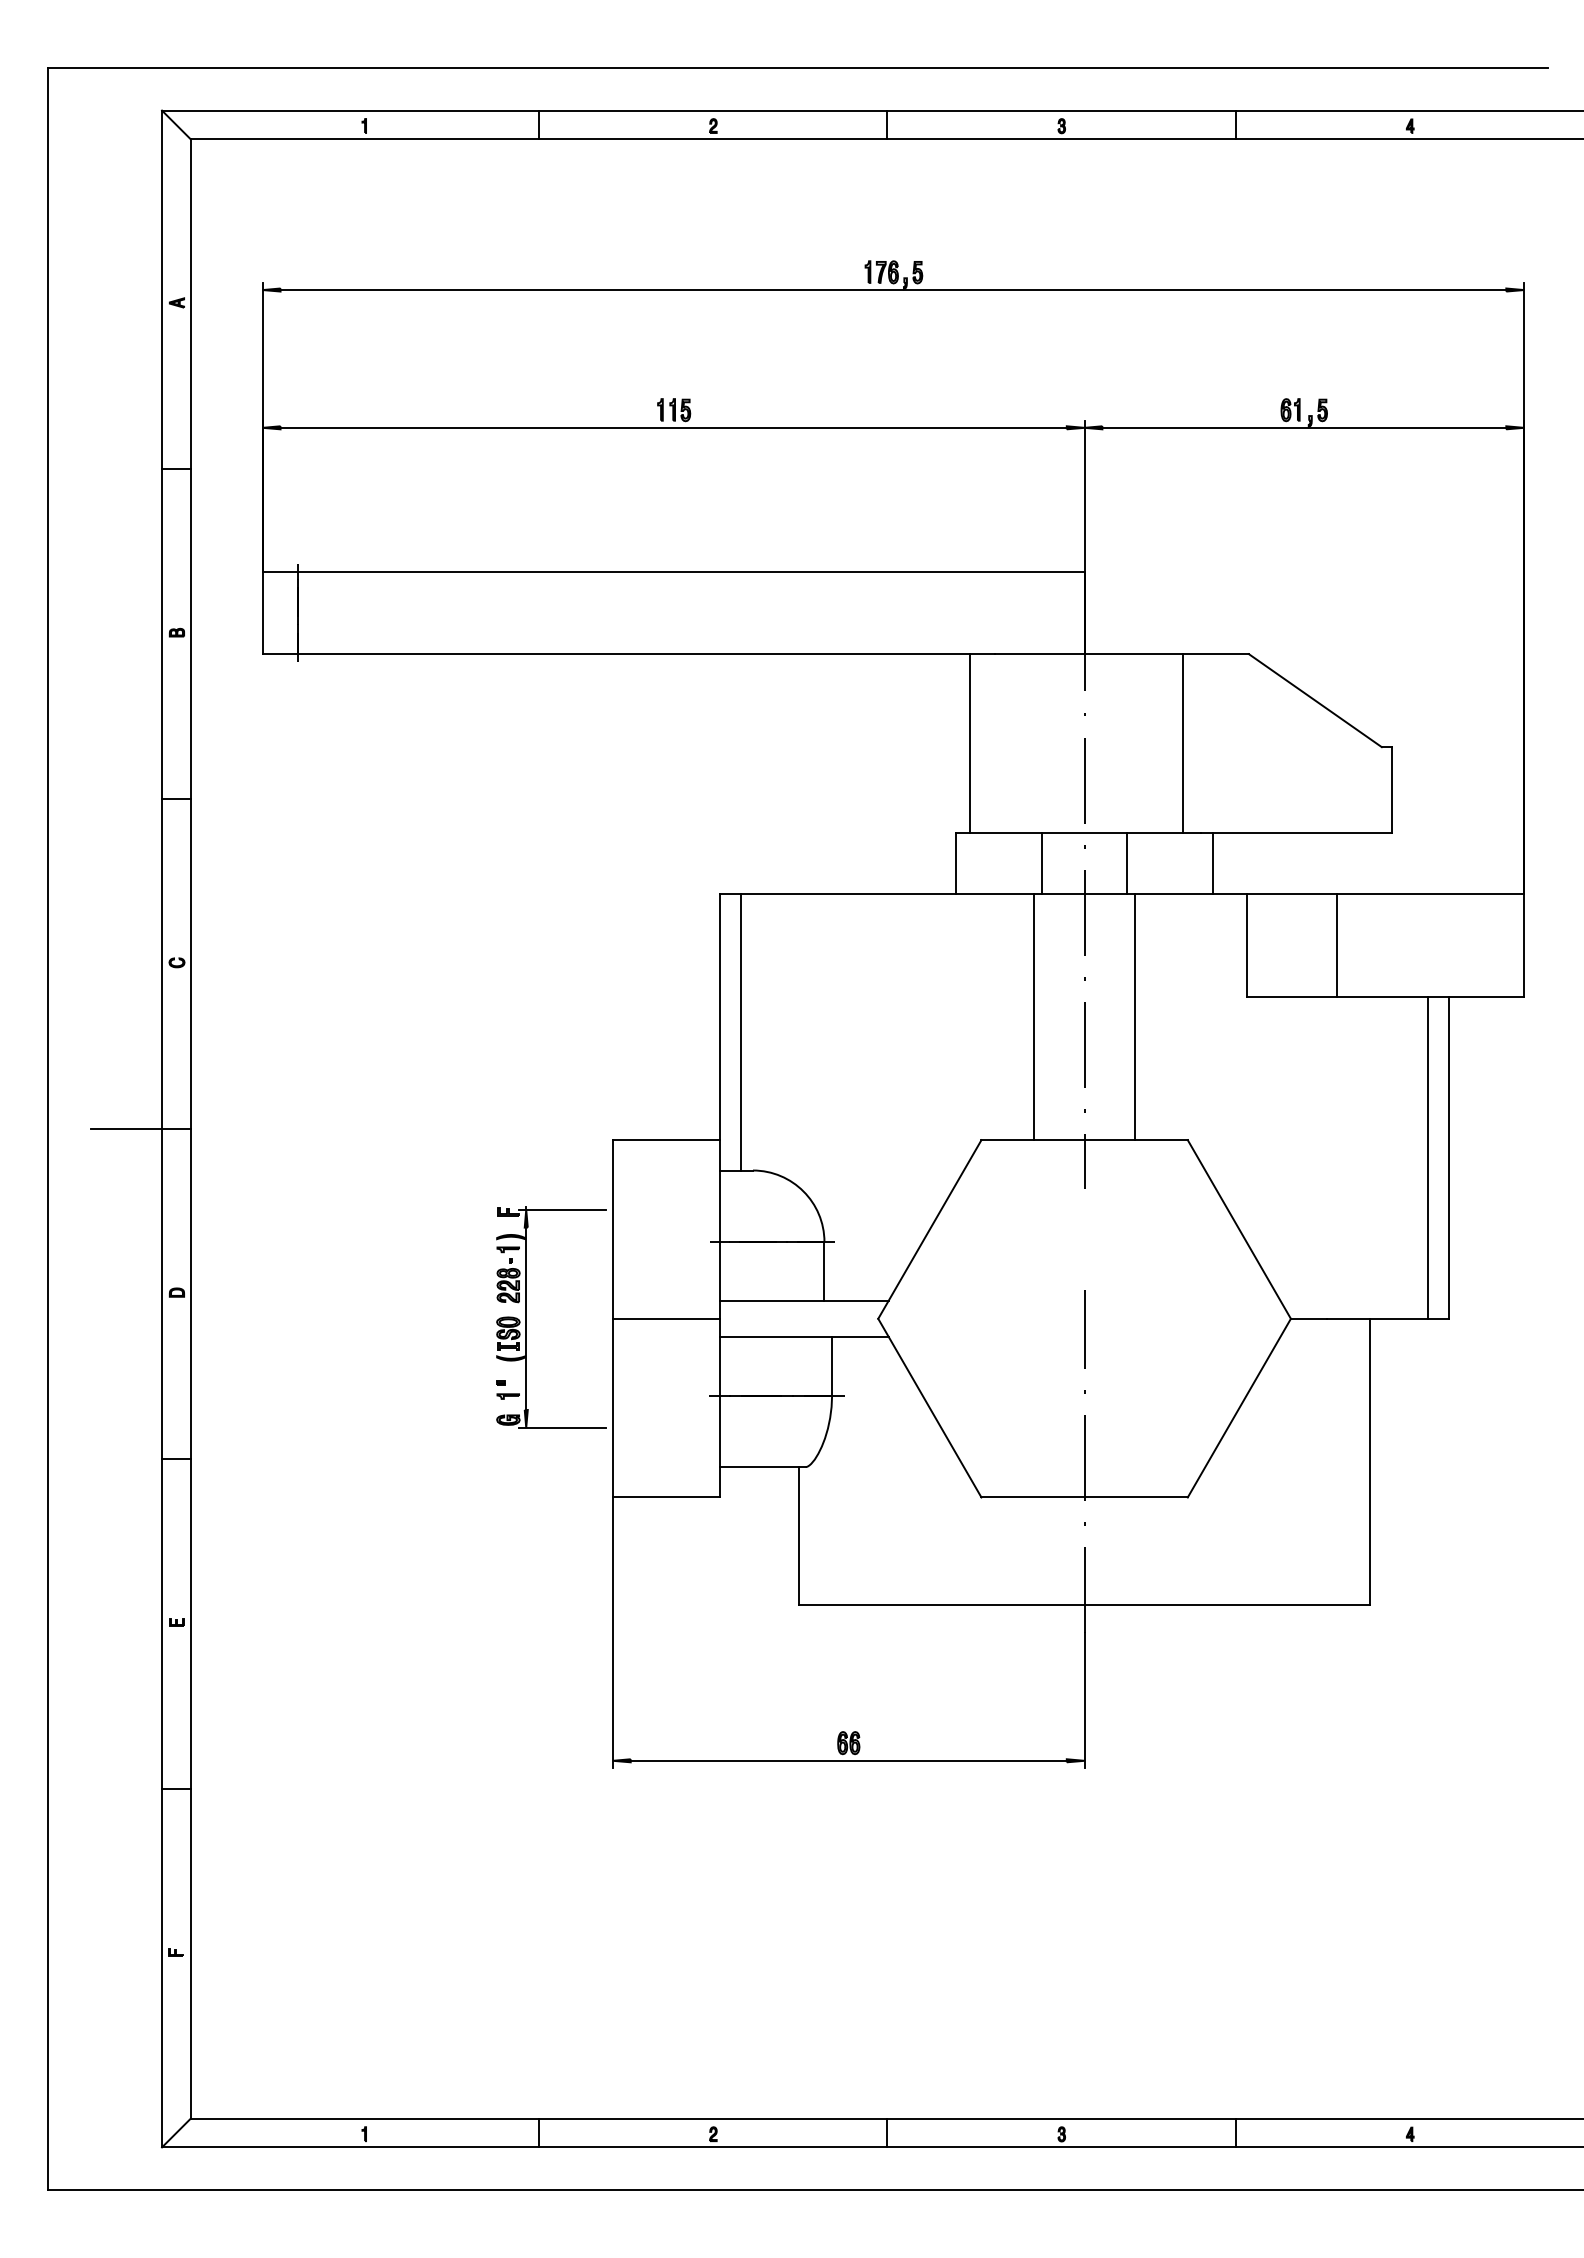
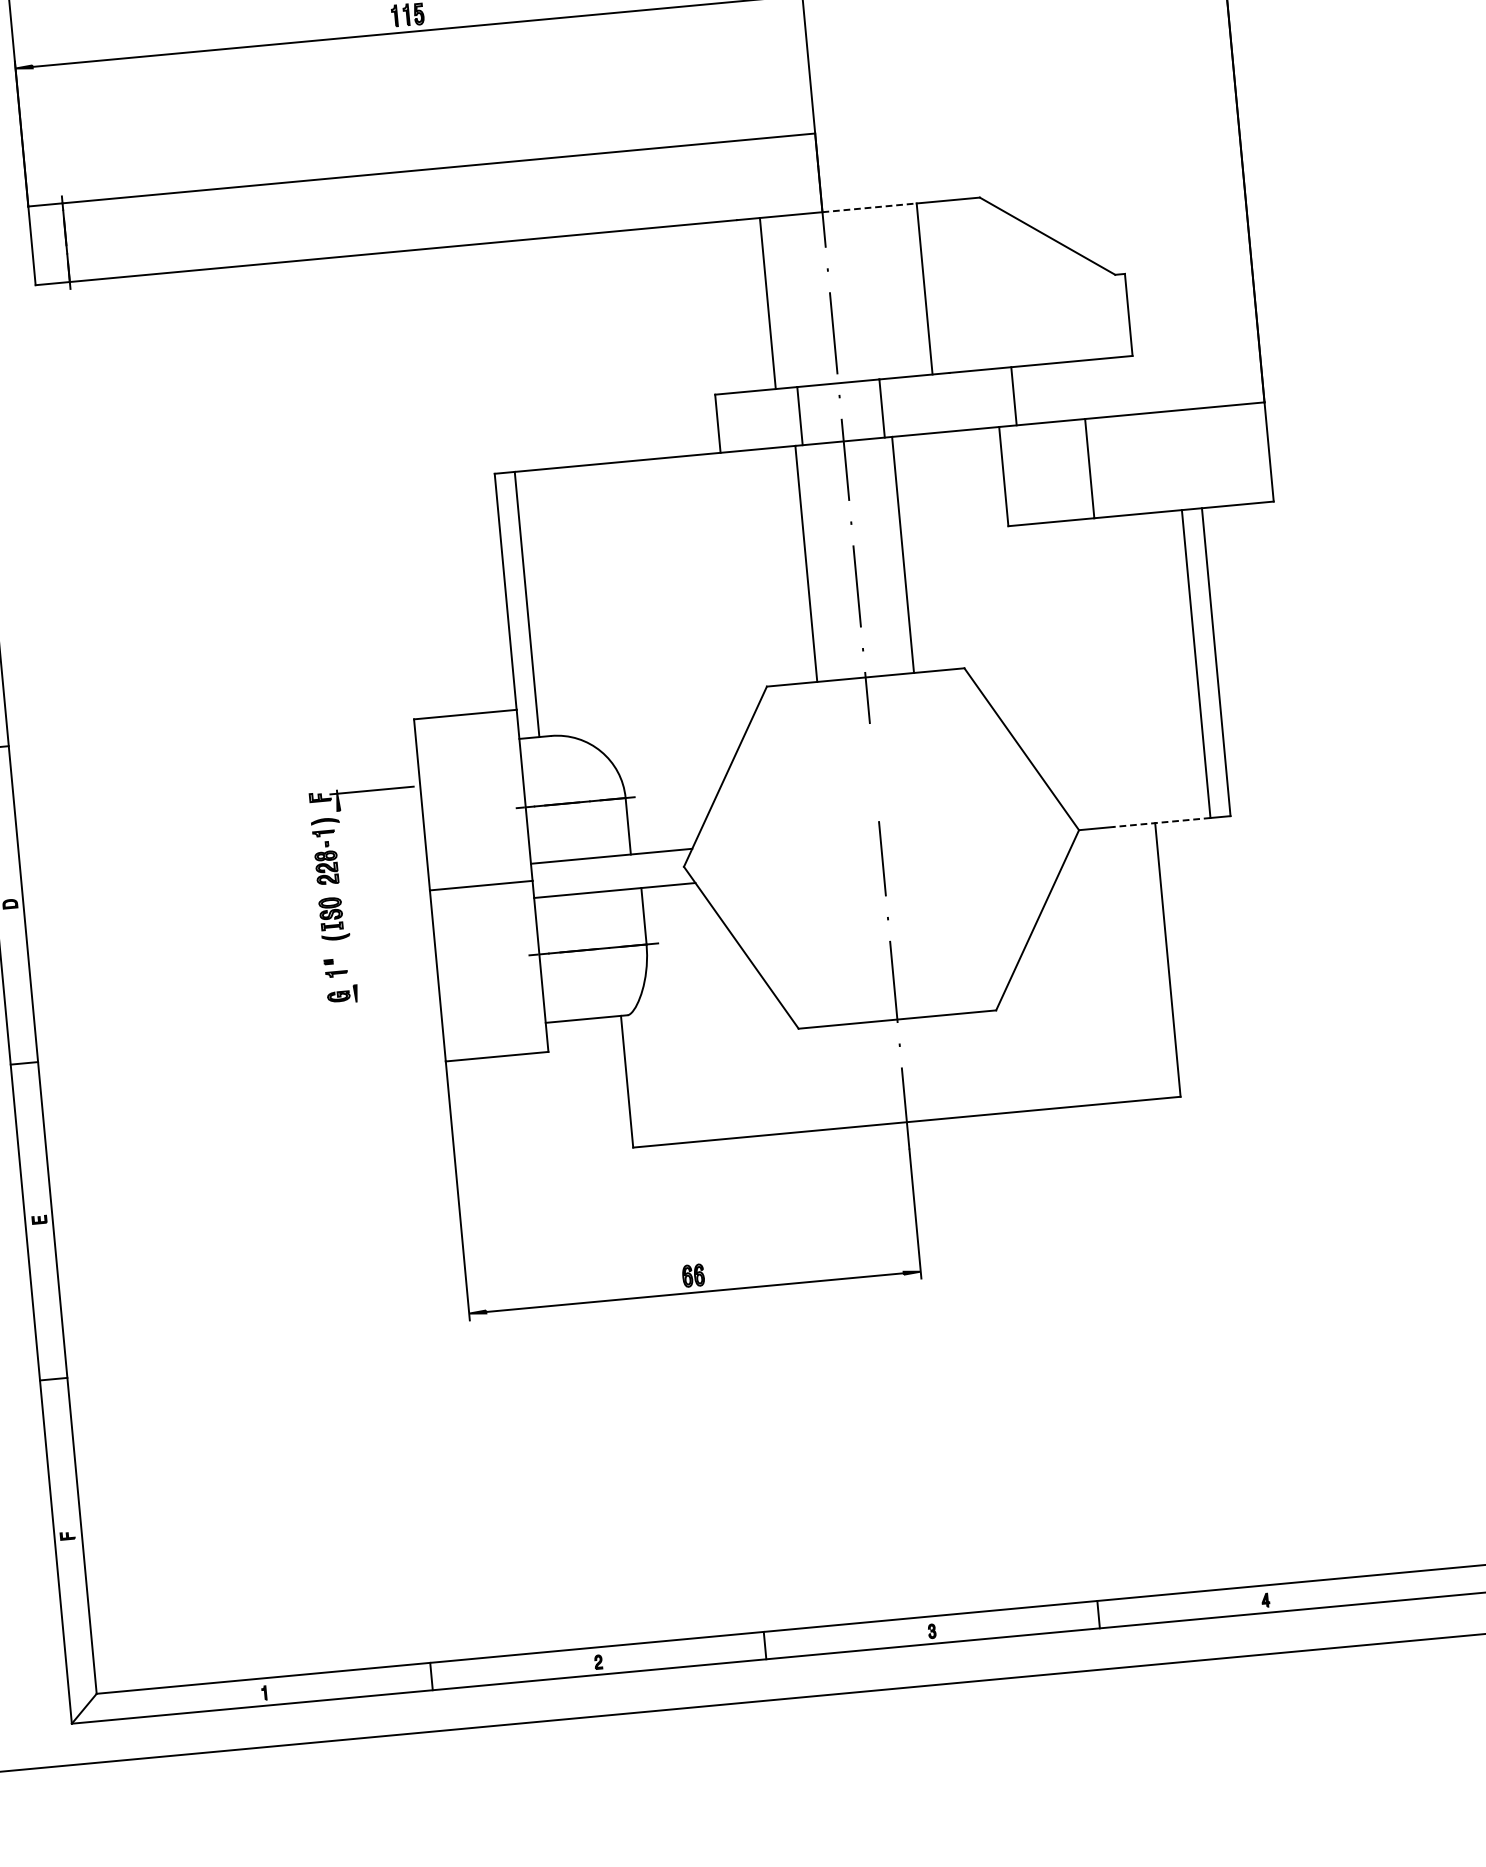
line: (1134, 654) -> (870, 208), solid -> dashed
line: (970, 743) -> (768, 303), moved
line: (1213, 862) -> (1014, 395), moved
line: (526, 1318) -> (347, 897), removed
line: (1377, 1318) -> (1161, 822), solid -> dashed
line: (562, 1427) -> (391, 998), removed

